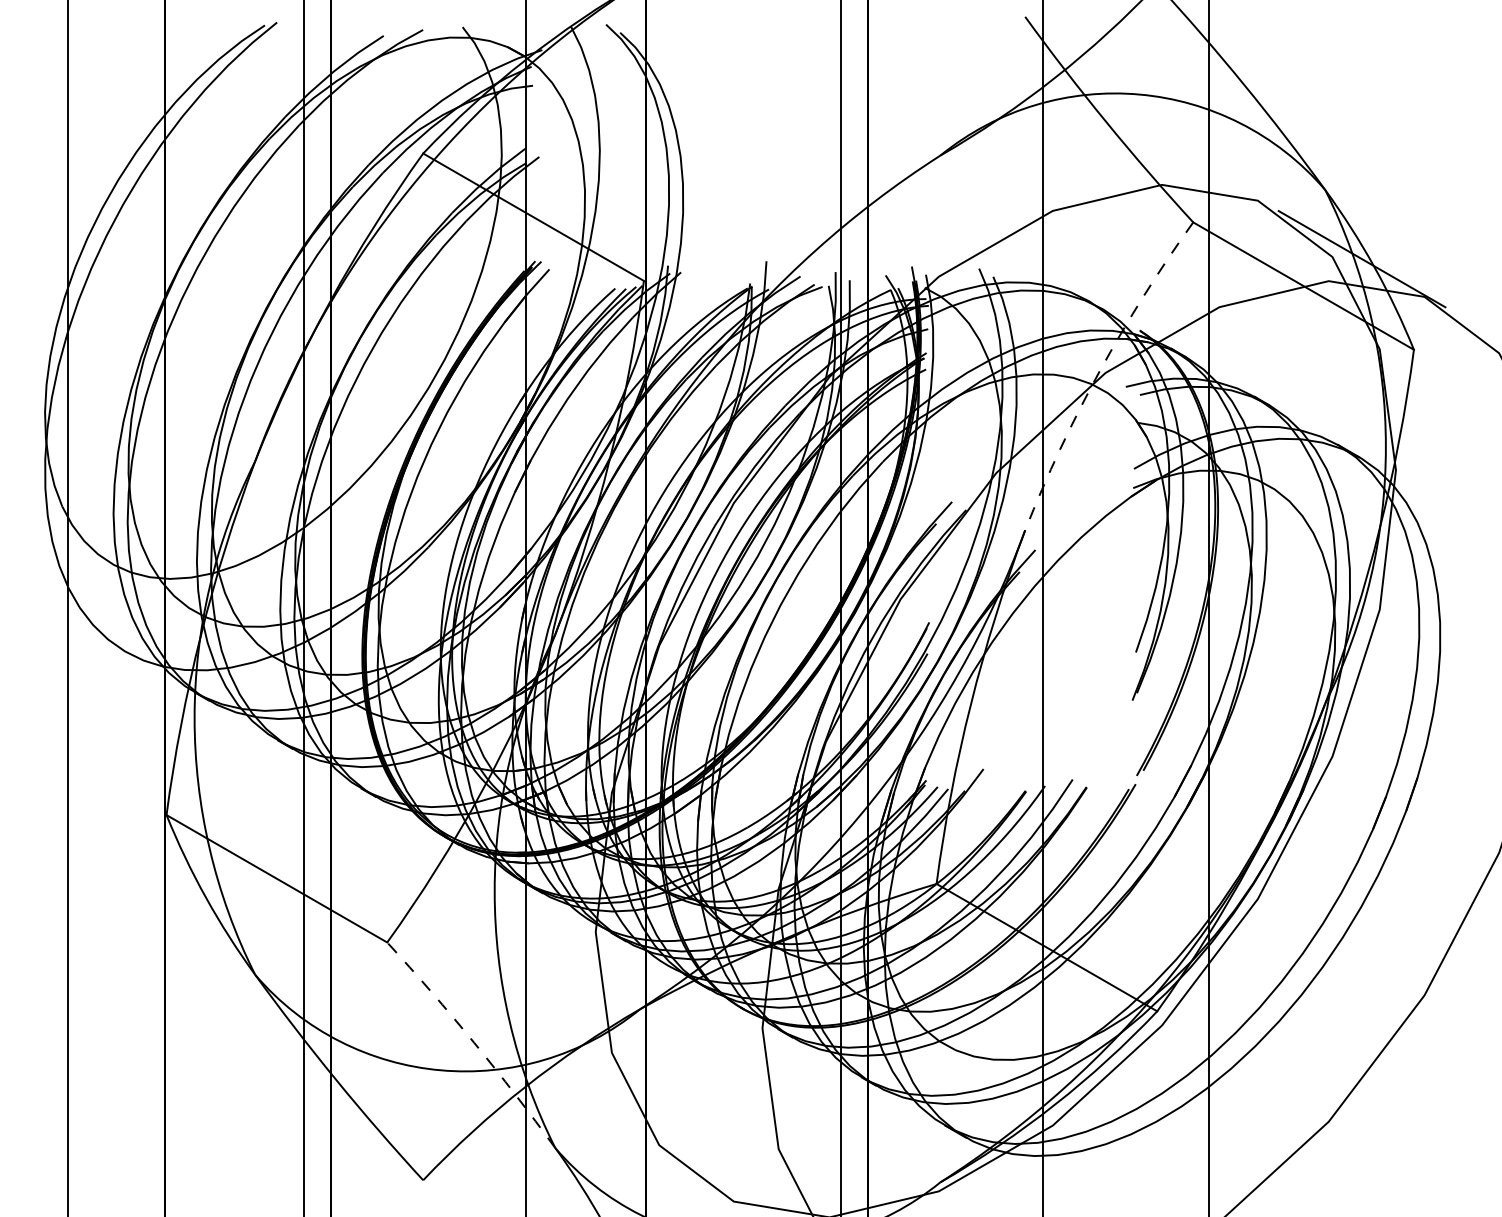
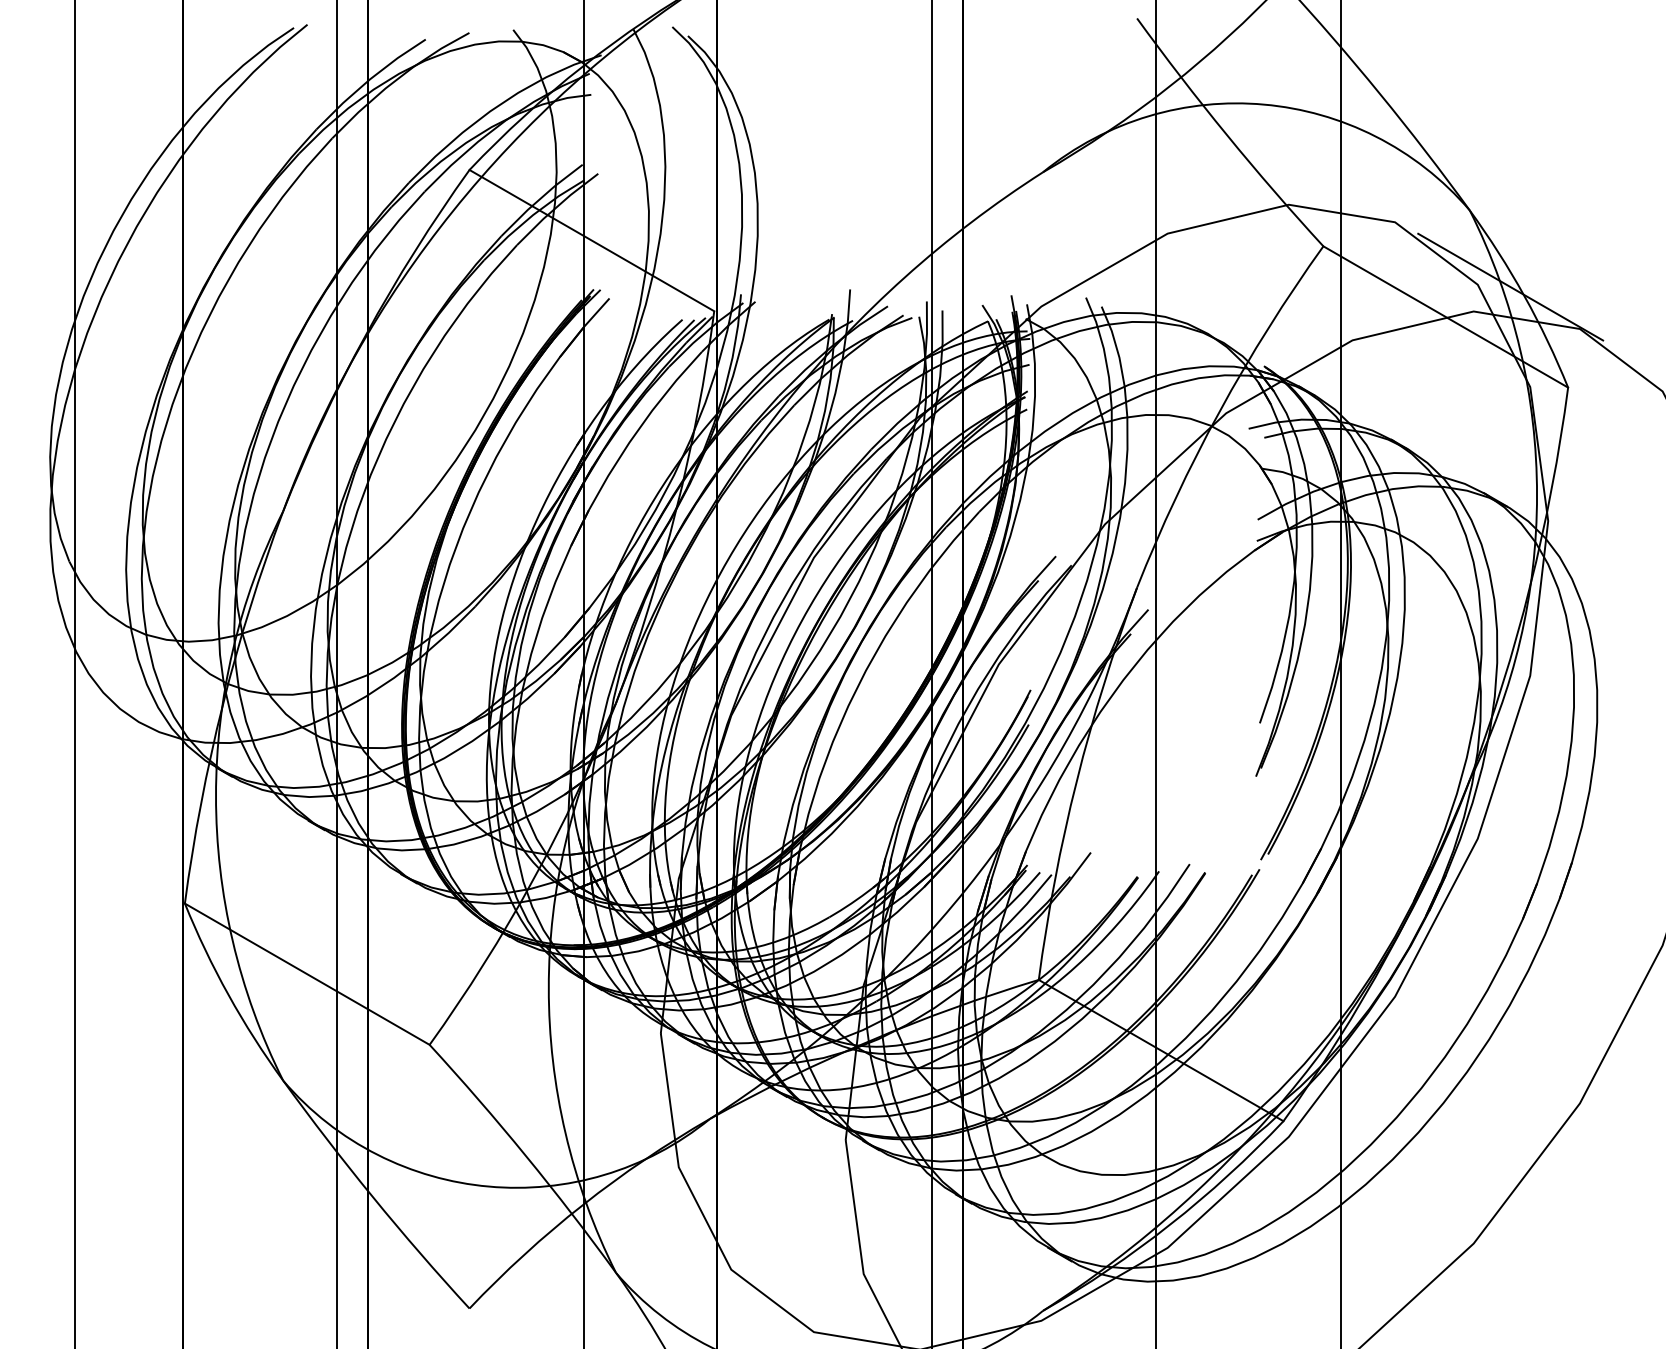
arc: (1099, 371) -> (1219, 411), dashed -> solid
arc: (474, 1042) -> (526, 1155), dashed -> solid

